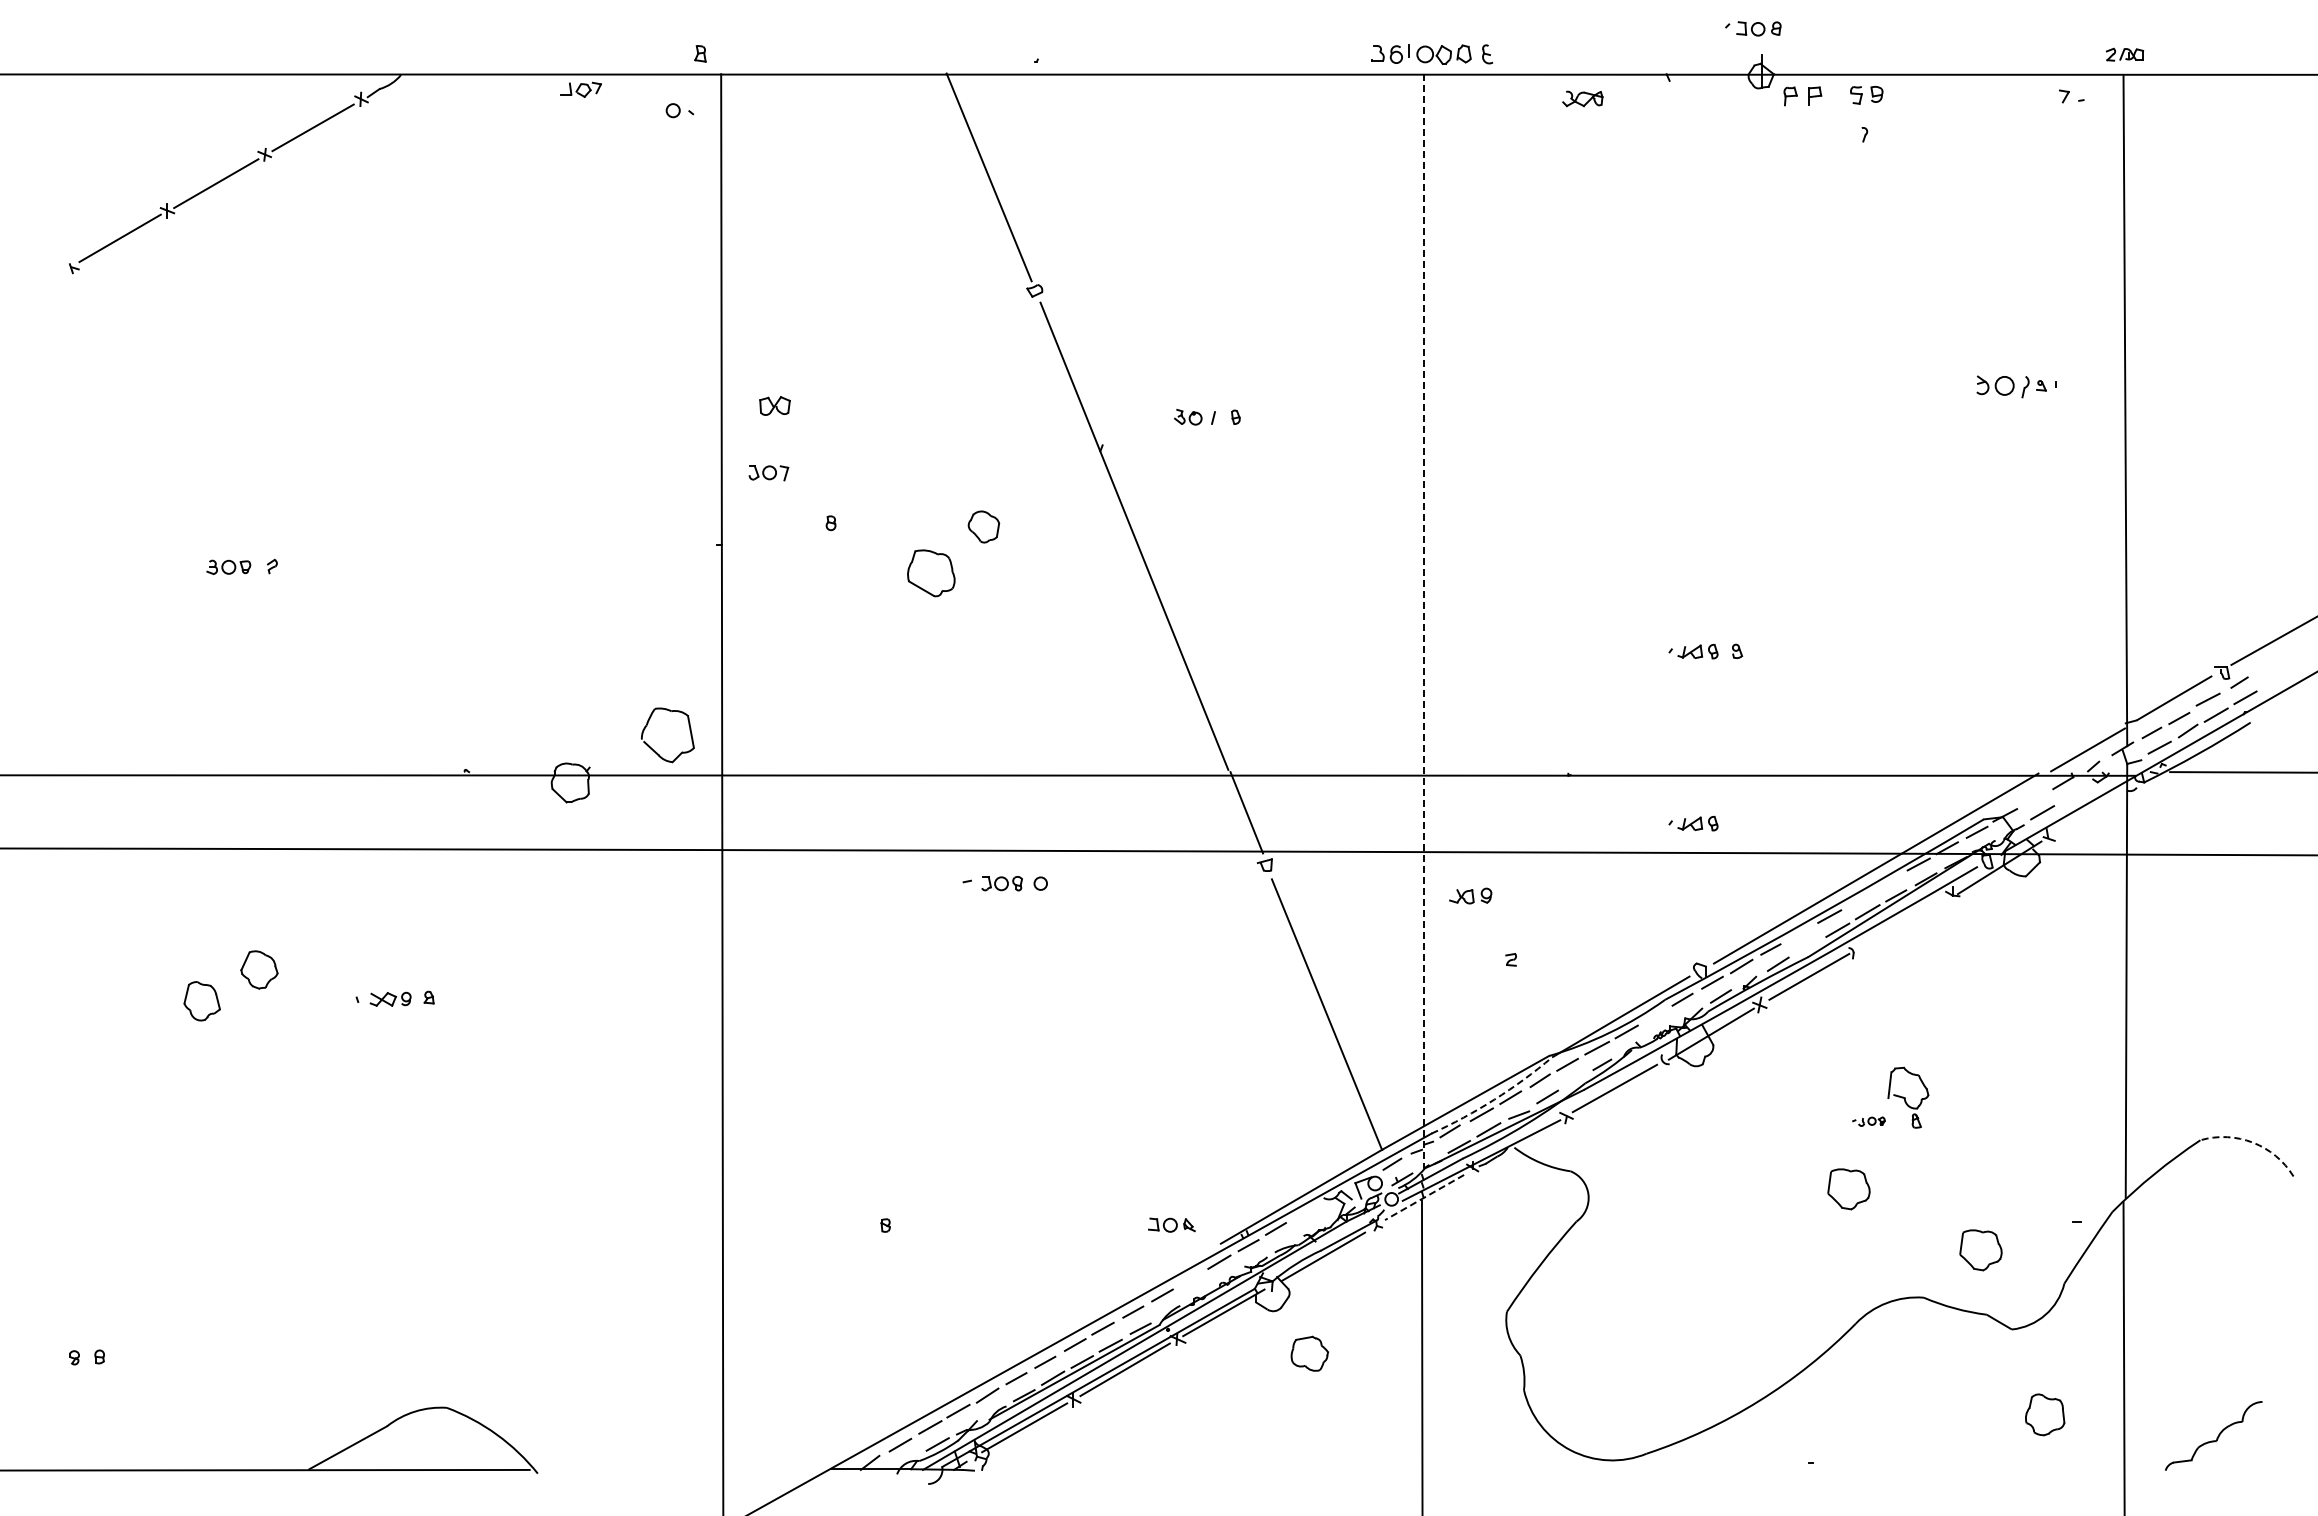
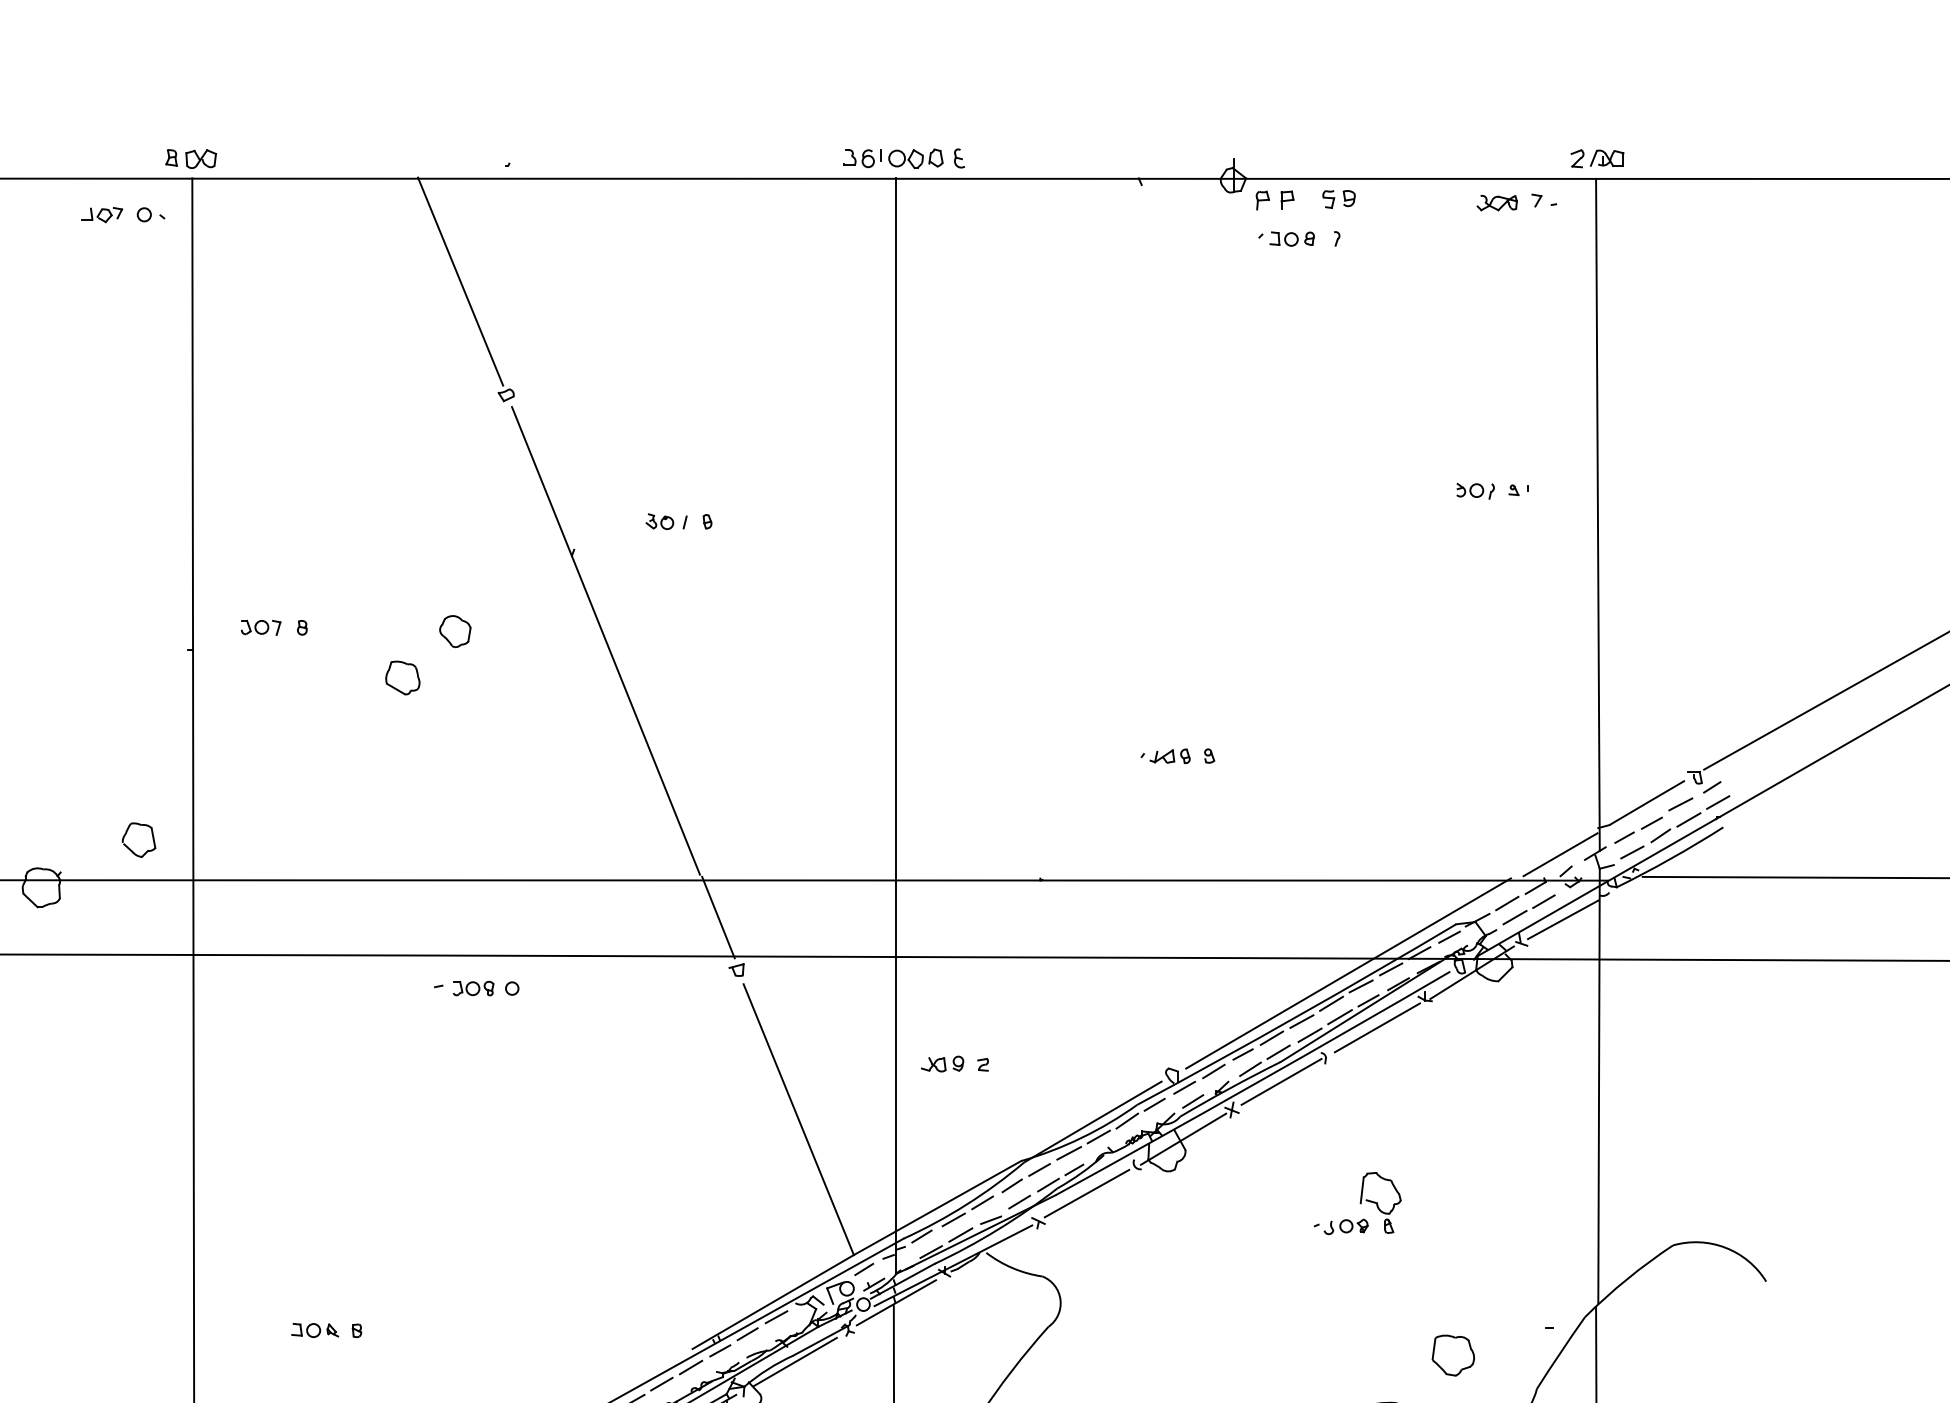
part: (1753, 28) -> (1286, 238), moved
part: (2124, 54) -> (1597, 158), size x1.43
part: (580, 89) -> (101, 214), moved
part: (1582, 98) -> (1496, 202), moved
part: (2003, 386) -> (1475, 490), size x0.71
part: (774, 405) -> (200, 158), moved
part: (768, 473) -> (260, 628), moved
part: (931, 573) -> (402, 678), size x0.71
line: (1424, 621) -> (896, 726), dashed -> solid
part: (667, 735) -> (138, 840), size x0.62
line: (2071, 796) -> (1544, 901), added
line: (2034, 798) -> (1506, 903), added
line: (2090, 814) -> (1563, 919), added
part: (1693, 823) -> (1165, 928), removed
line: (1888, 881) -> (1360, 986), added
part: (1470, 895) -> (942, 1063), moved
line: (1858, 898) -> (1330, 1003), added
line: (1904, 922) -> (1376, 1027), added
line: (1799, 932) -> (1271, 1037), added
line: (1806, 946) -> (1278, 1051), added
line: (1654, 1015) -> (1126, 1120), added
line: (1576, 1079) -> (1048, 1184), added
arc: (1494, 1099) -> (966, 1204), dashed -> solid
part: (1868, 1121) -> (1340, 1226), size x1.67
arc: (2253, 1142) -> (1726, 1247), dashed -> solid
part: (1848, 1189) -> (1320, 1294), removed
line: (1424, 1197) -> (896, 1302), dashed -> solid
line: (1304, 1211) -> (776, 1316), added
part: (1171, 1224) -> (314, 1329), moved
line: (1189, 1278) -> (661, 1383), added

